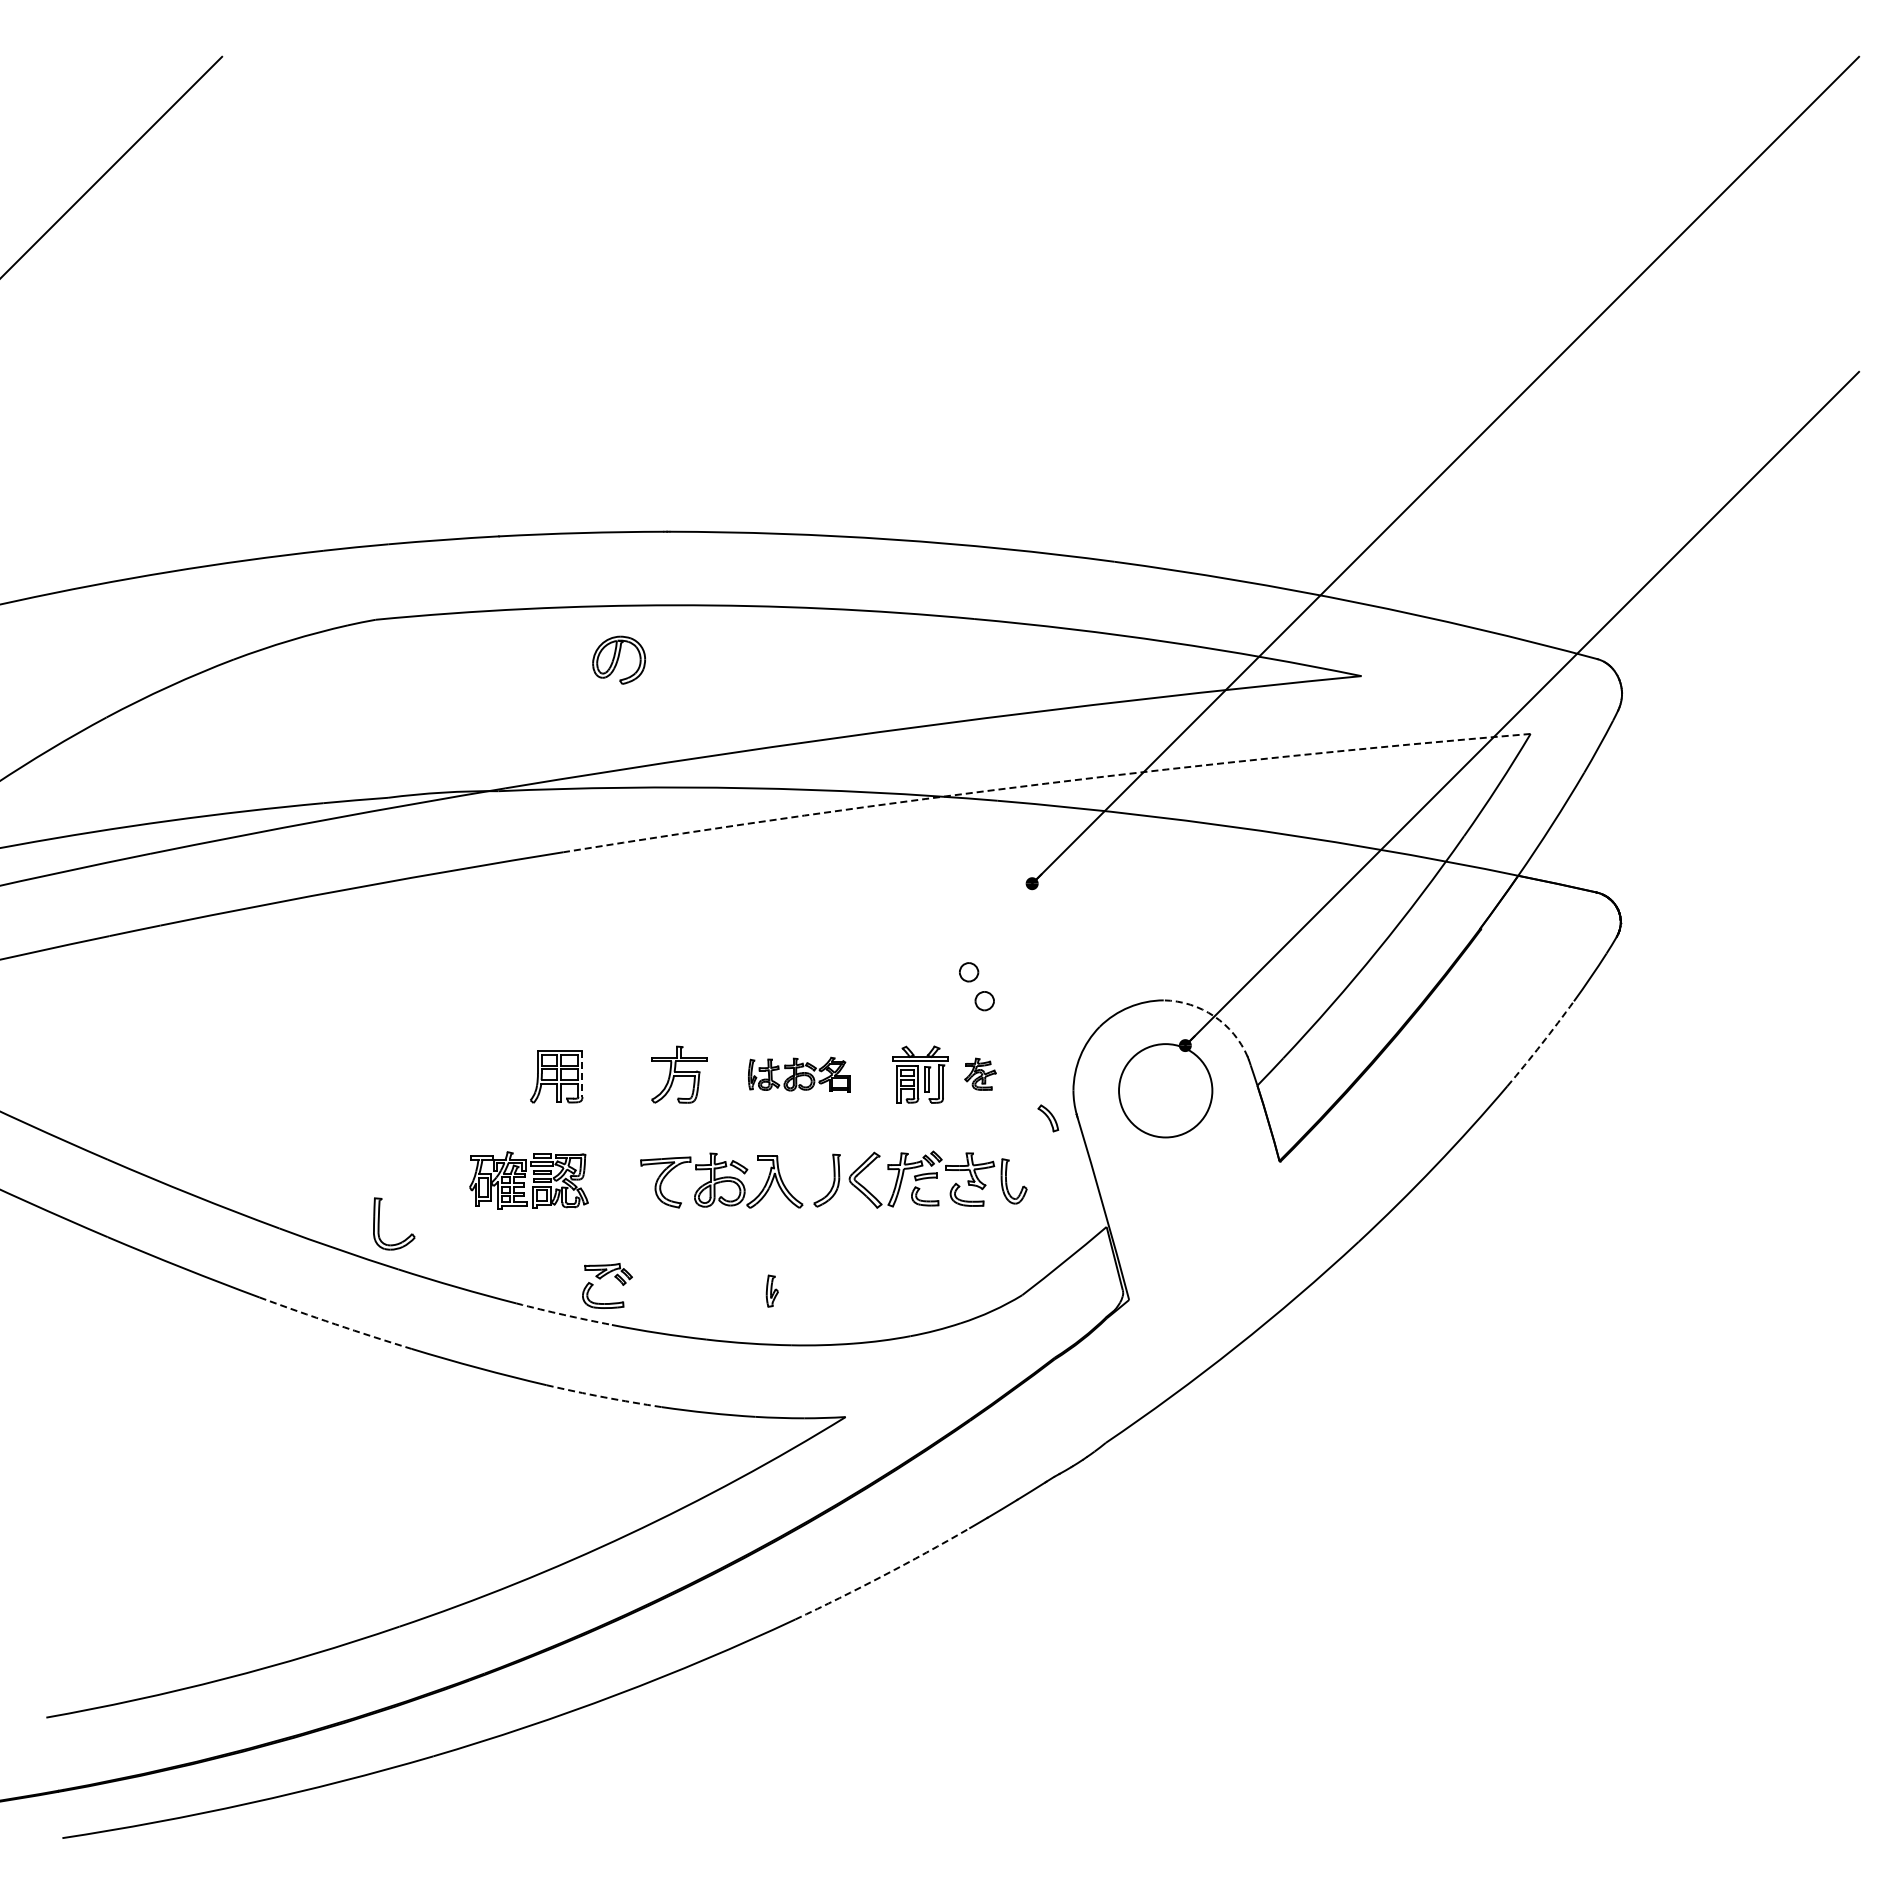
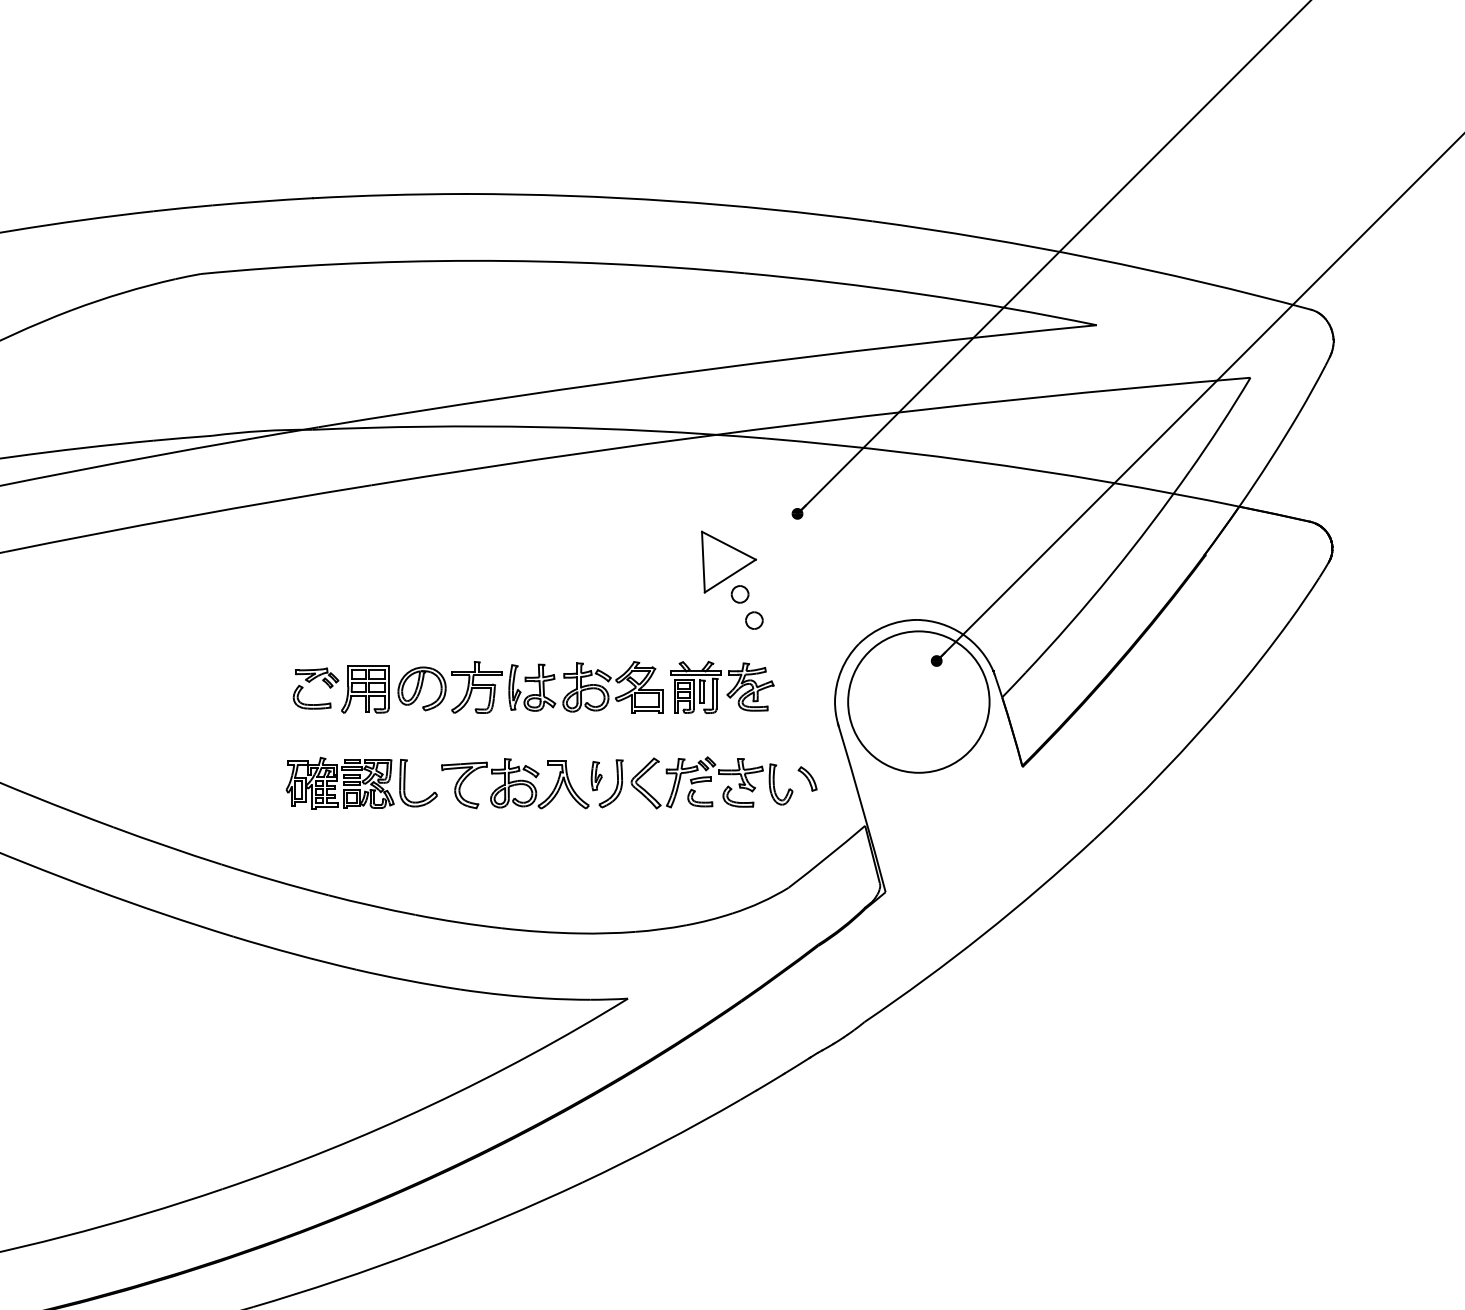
part: (618, 659) -> (421, 688), moved
arc: (1045, 783) -> (809, 422), dashed -> solid
part: (956, 936) -> (728, 561), added
arc: (1214, 1016) -> (963, 634), dashed -> solid
arc: (1541, 1044) -> (1260, 660), dashed -> solid
line: (582, 1074) -> (388, 687), dashed -> solid
part: (799, 1074) -> (586, 687), size x1.67
part: (980, 1074) -> (750, 687), size x1.67
circle: (1165, 1090) -> (918, 701), size x1.67
part: (1048, 1118) -> (807, 779), moved
part: (379, 1223) -> (405, 782), moved
part: (601, 1278) -> (310, 681), moved
part: (771, 1290) -> (596, 775), moved
arc: (563, 1314) -> (371, 905), dashed -> solid
arc: (335, 1324) -> (164, 914), dashed -> solid
arc: (604, 1397) -> (408, 980), dashed -> solid
arc: (883, 1575) -> (662, 1142), dashed -> solid

